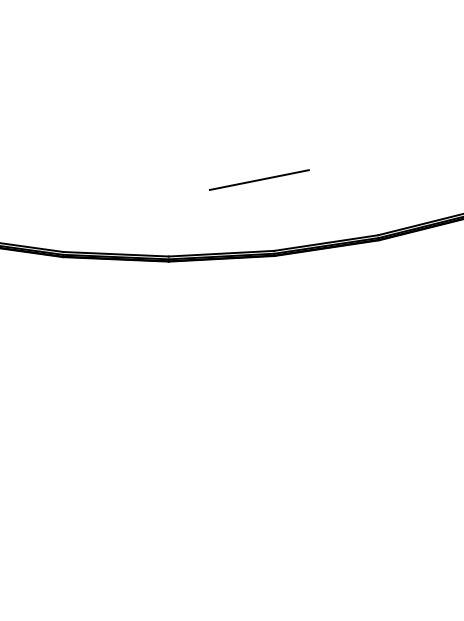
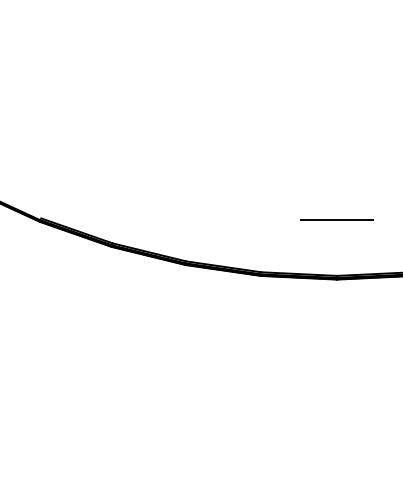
line: (258, 179) -> (336, 219), moved

